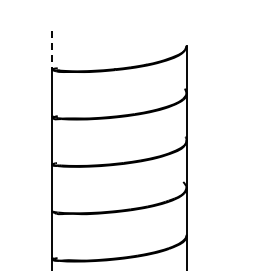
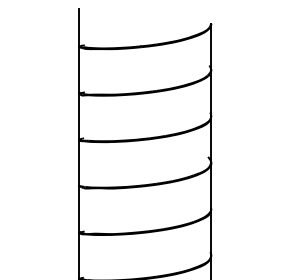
line: (52, 51) -> (79, 28), dashed -> solid

